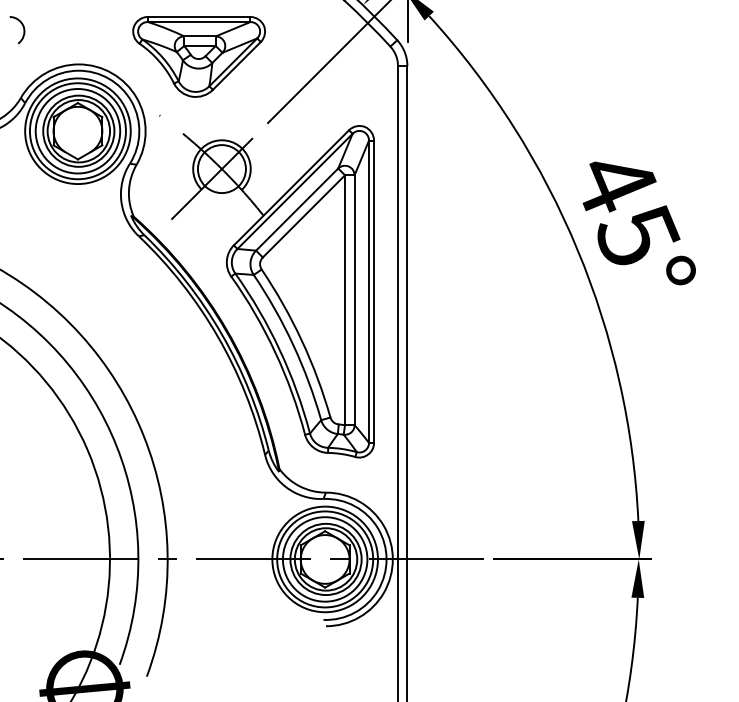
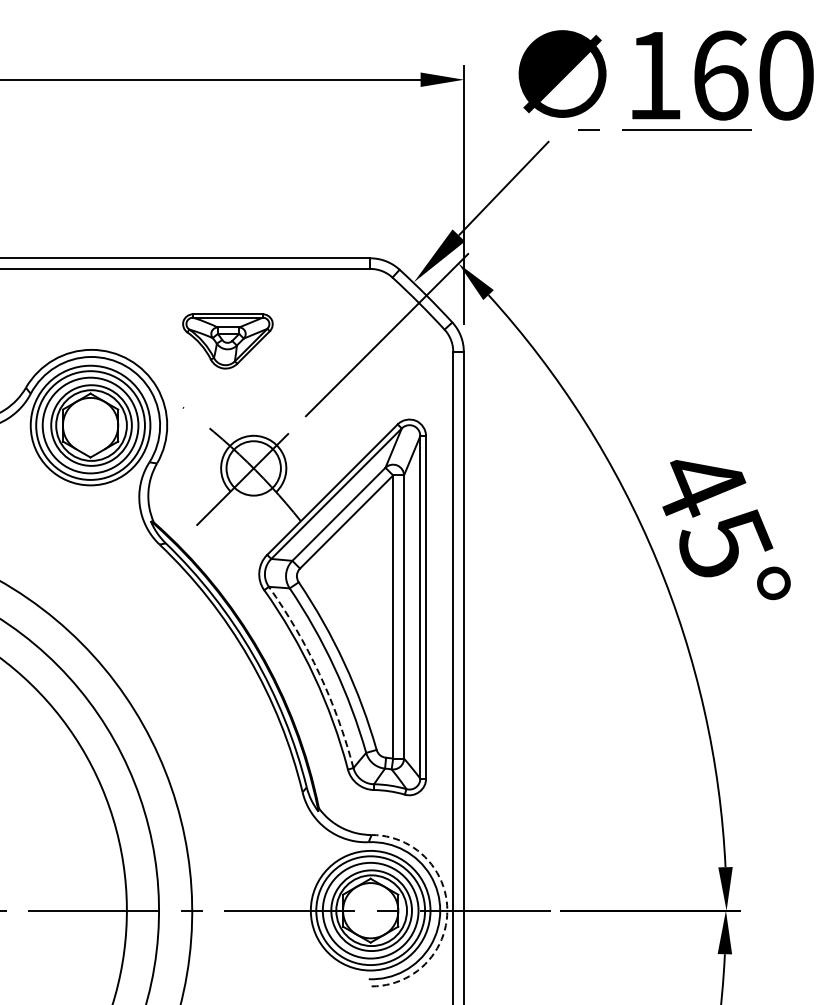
curve: (23, 29) -> (28, 310), removed
part: (198, 57) -> (227, 341), size x0.6
arc: (280, 350) -> (319, 673), solid -> dashed
arc: (392, 559) -> (447, 910), solid -> dashed

